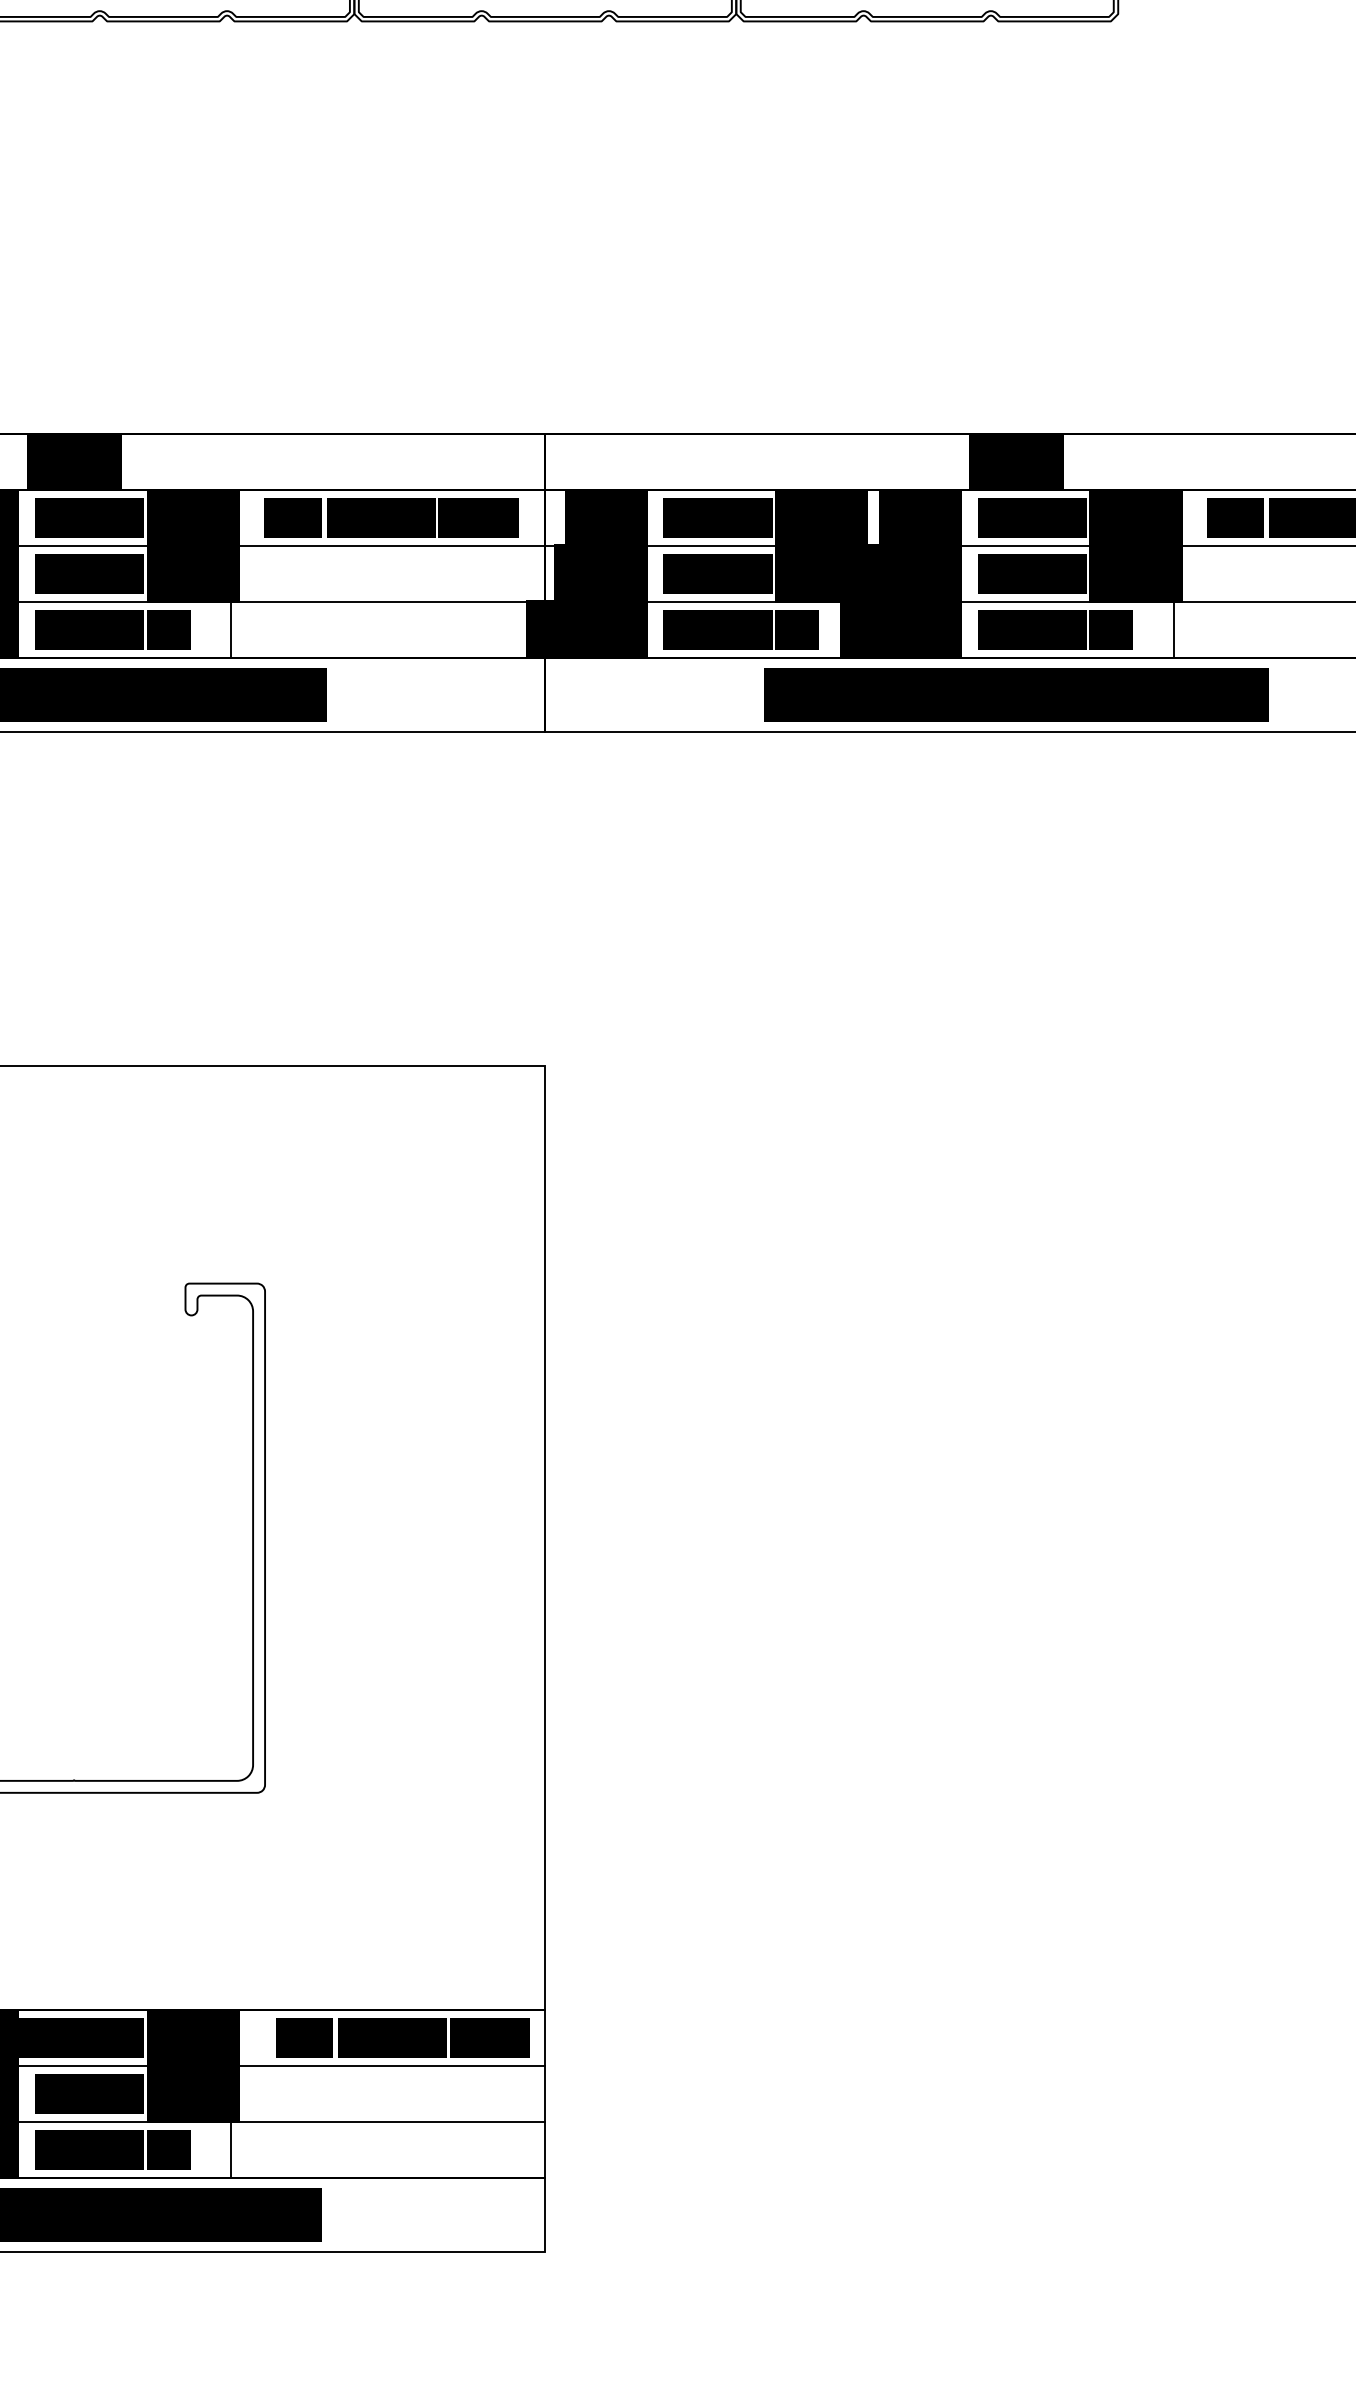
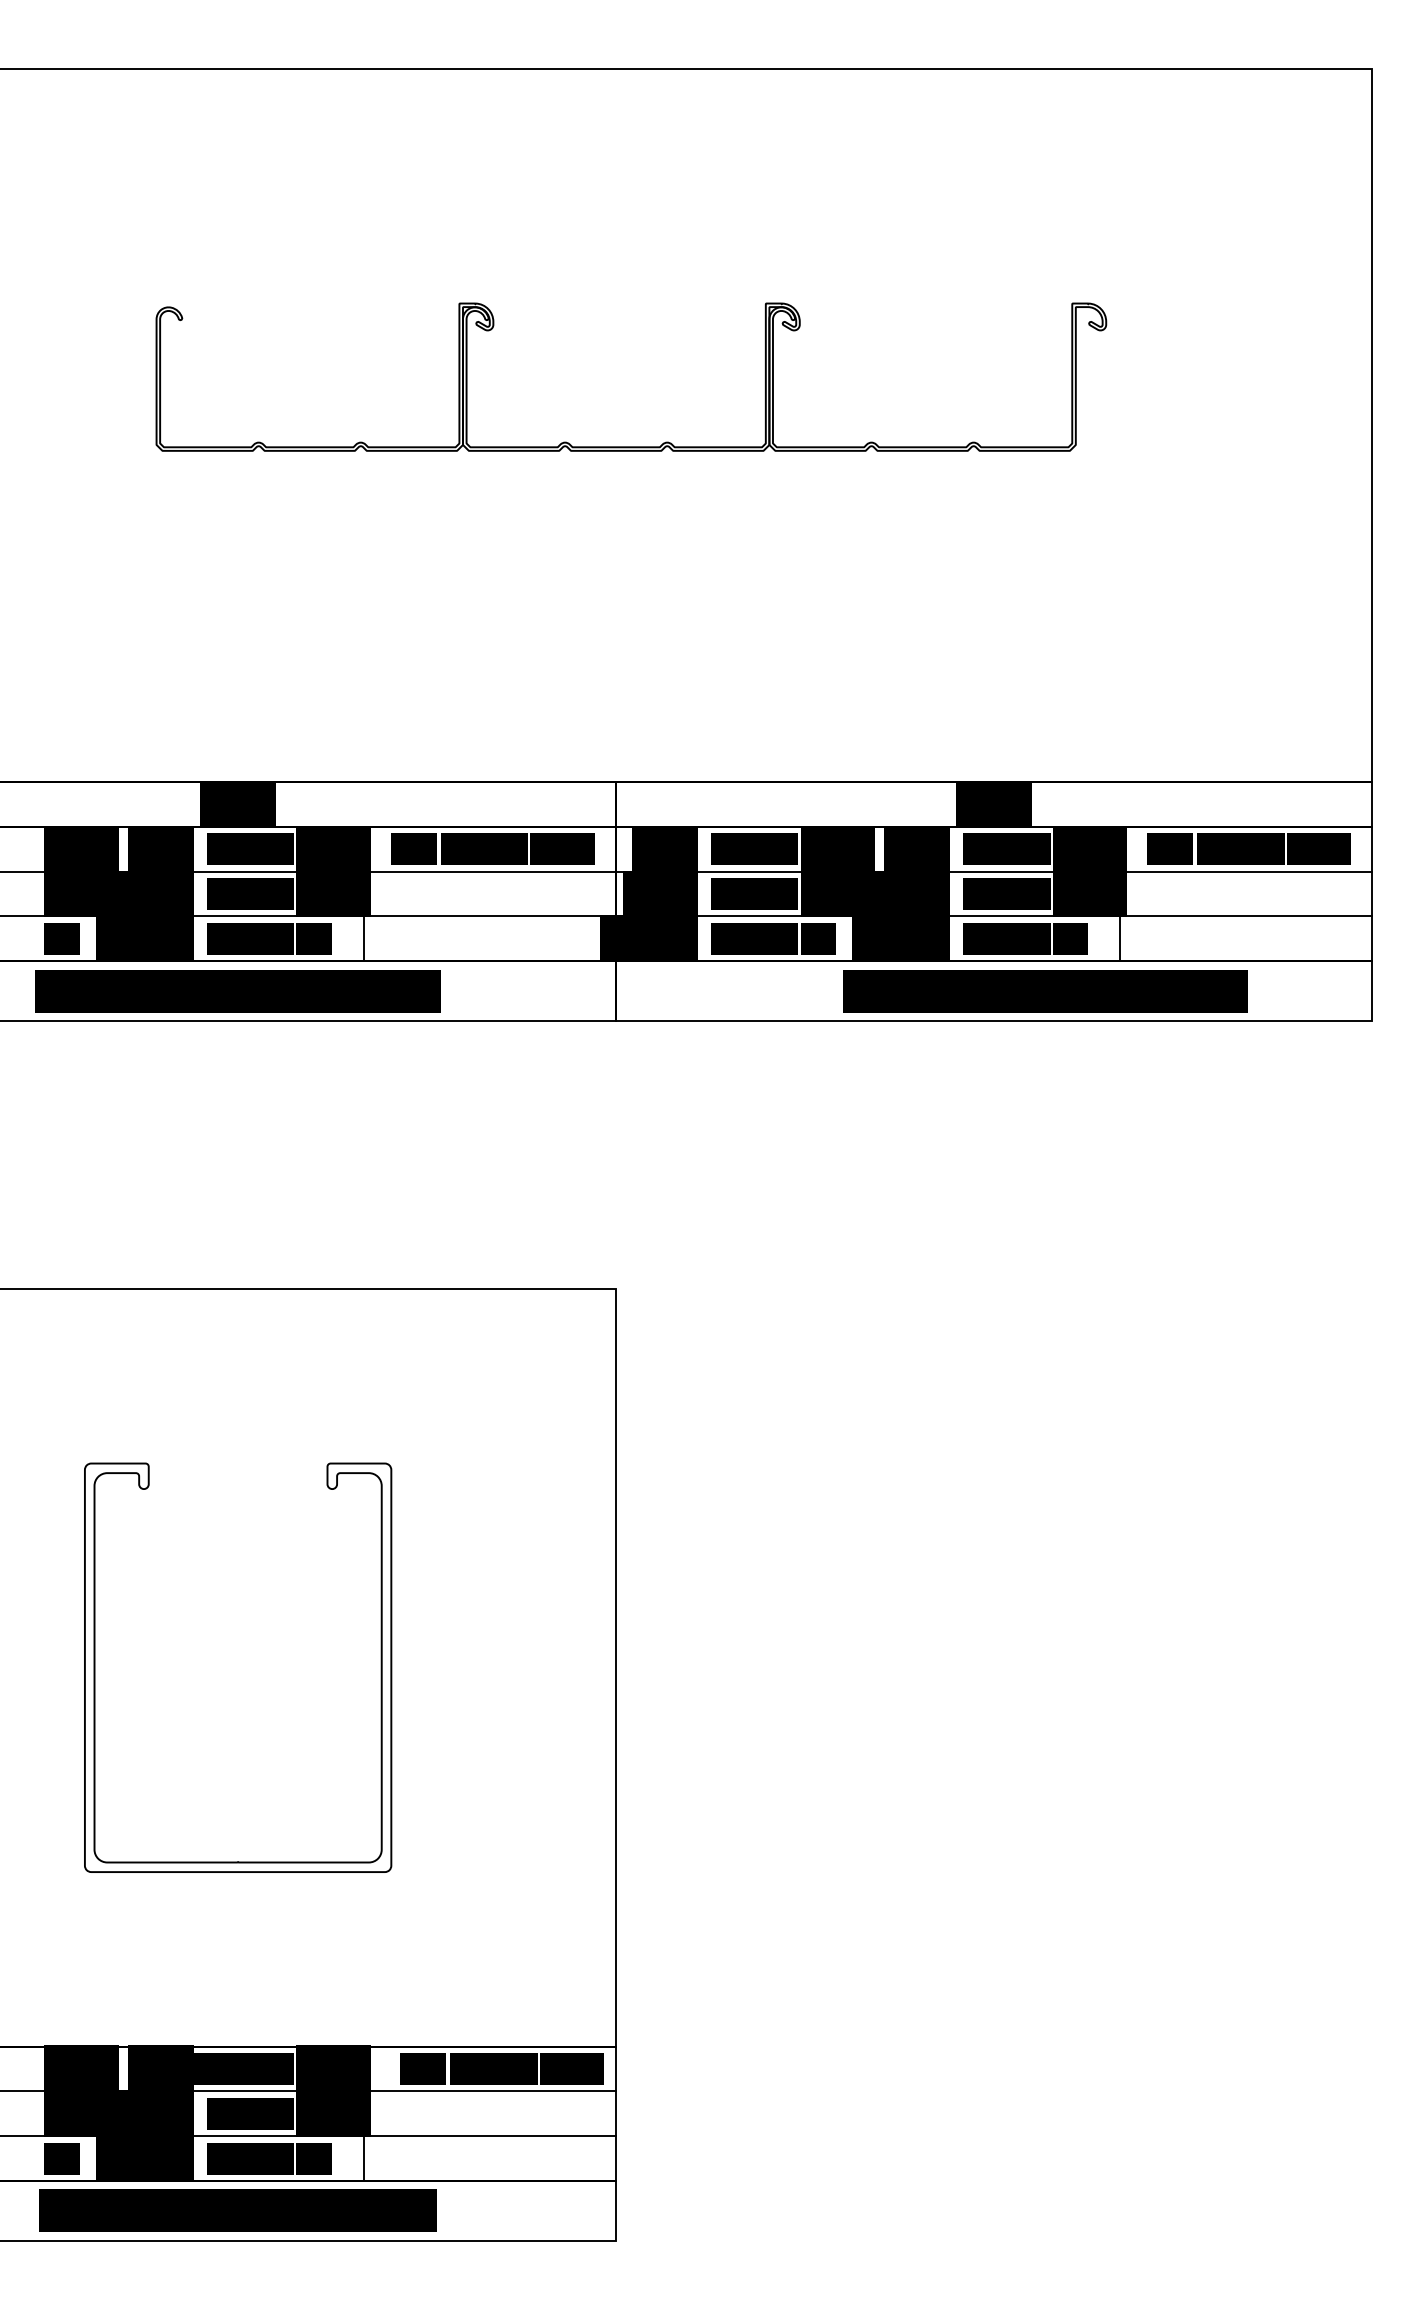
text: (1016, 695) -> (1045, 991), moved

